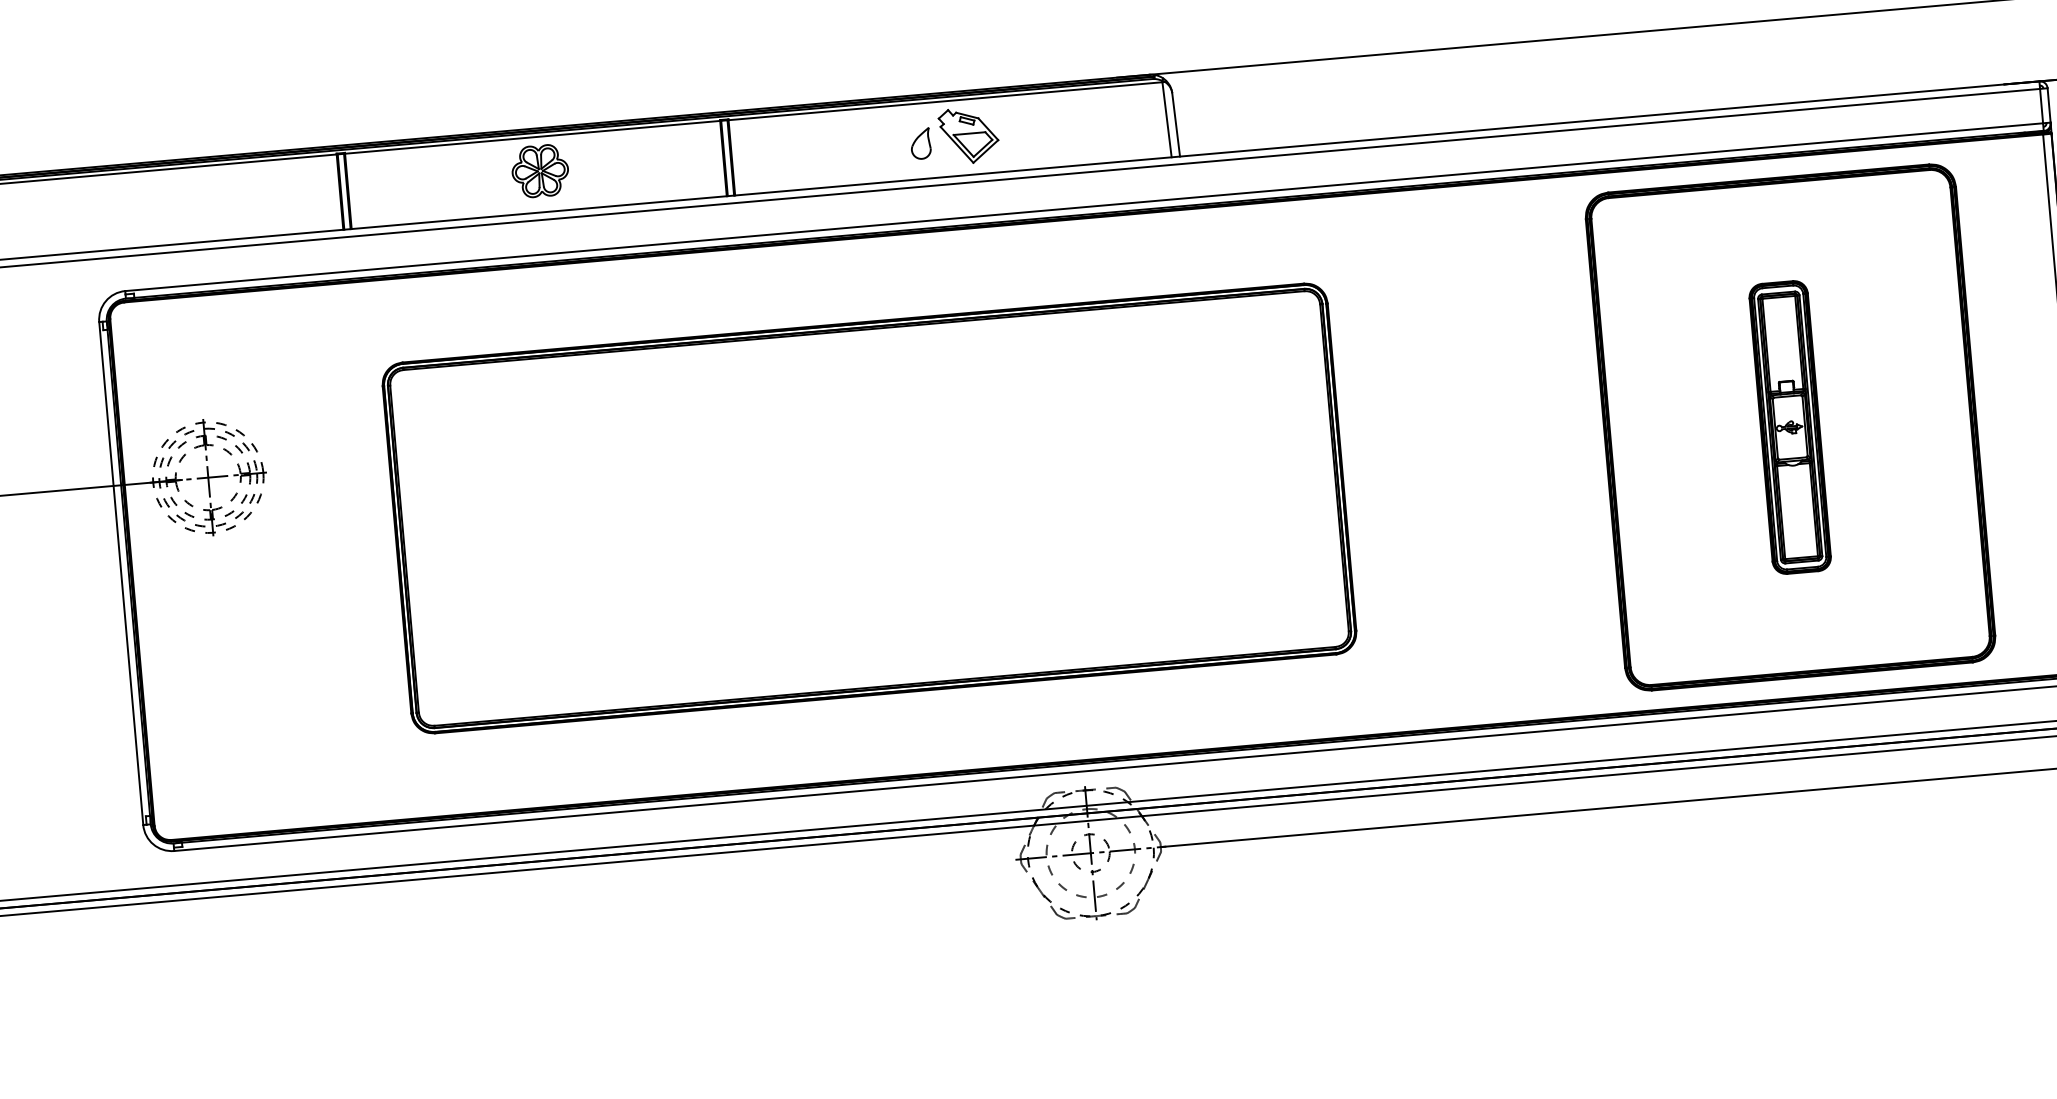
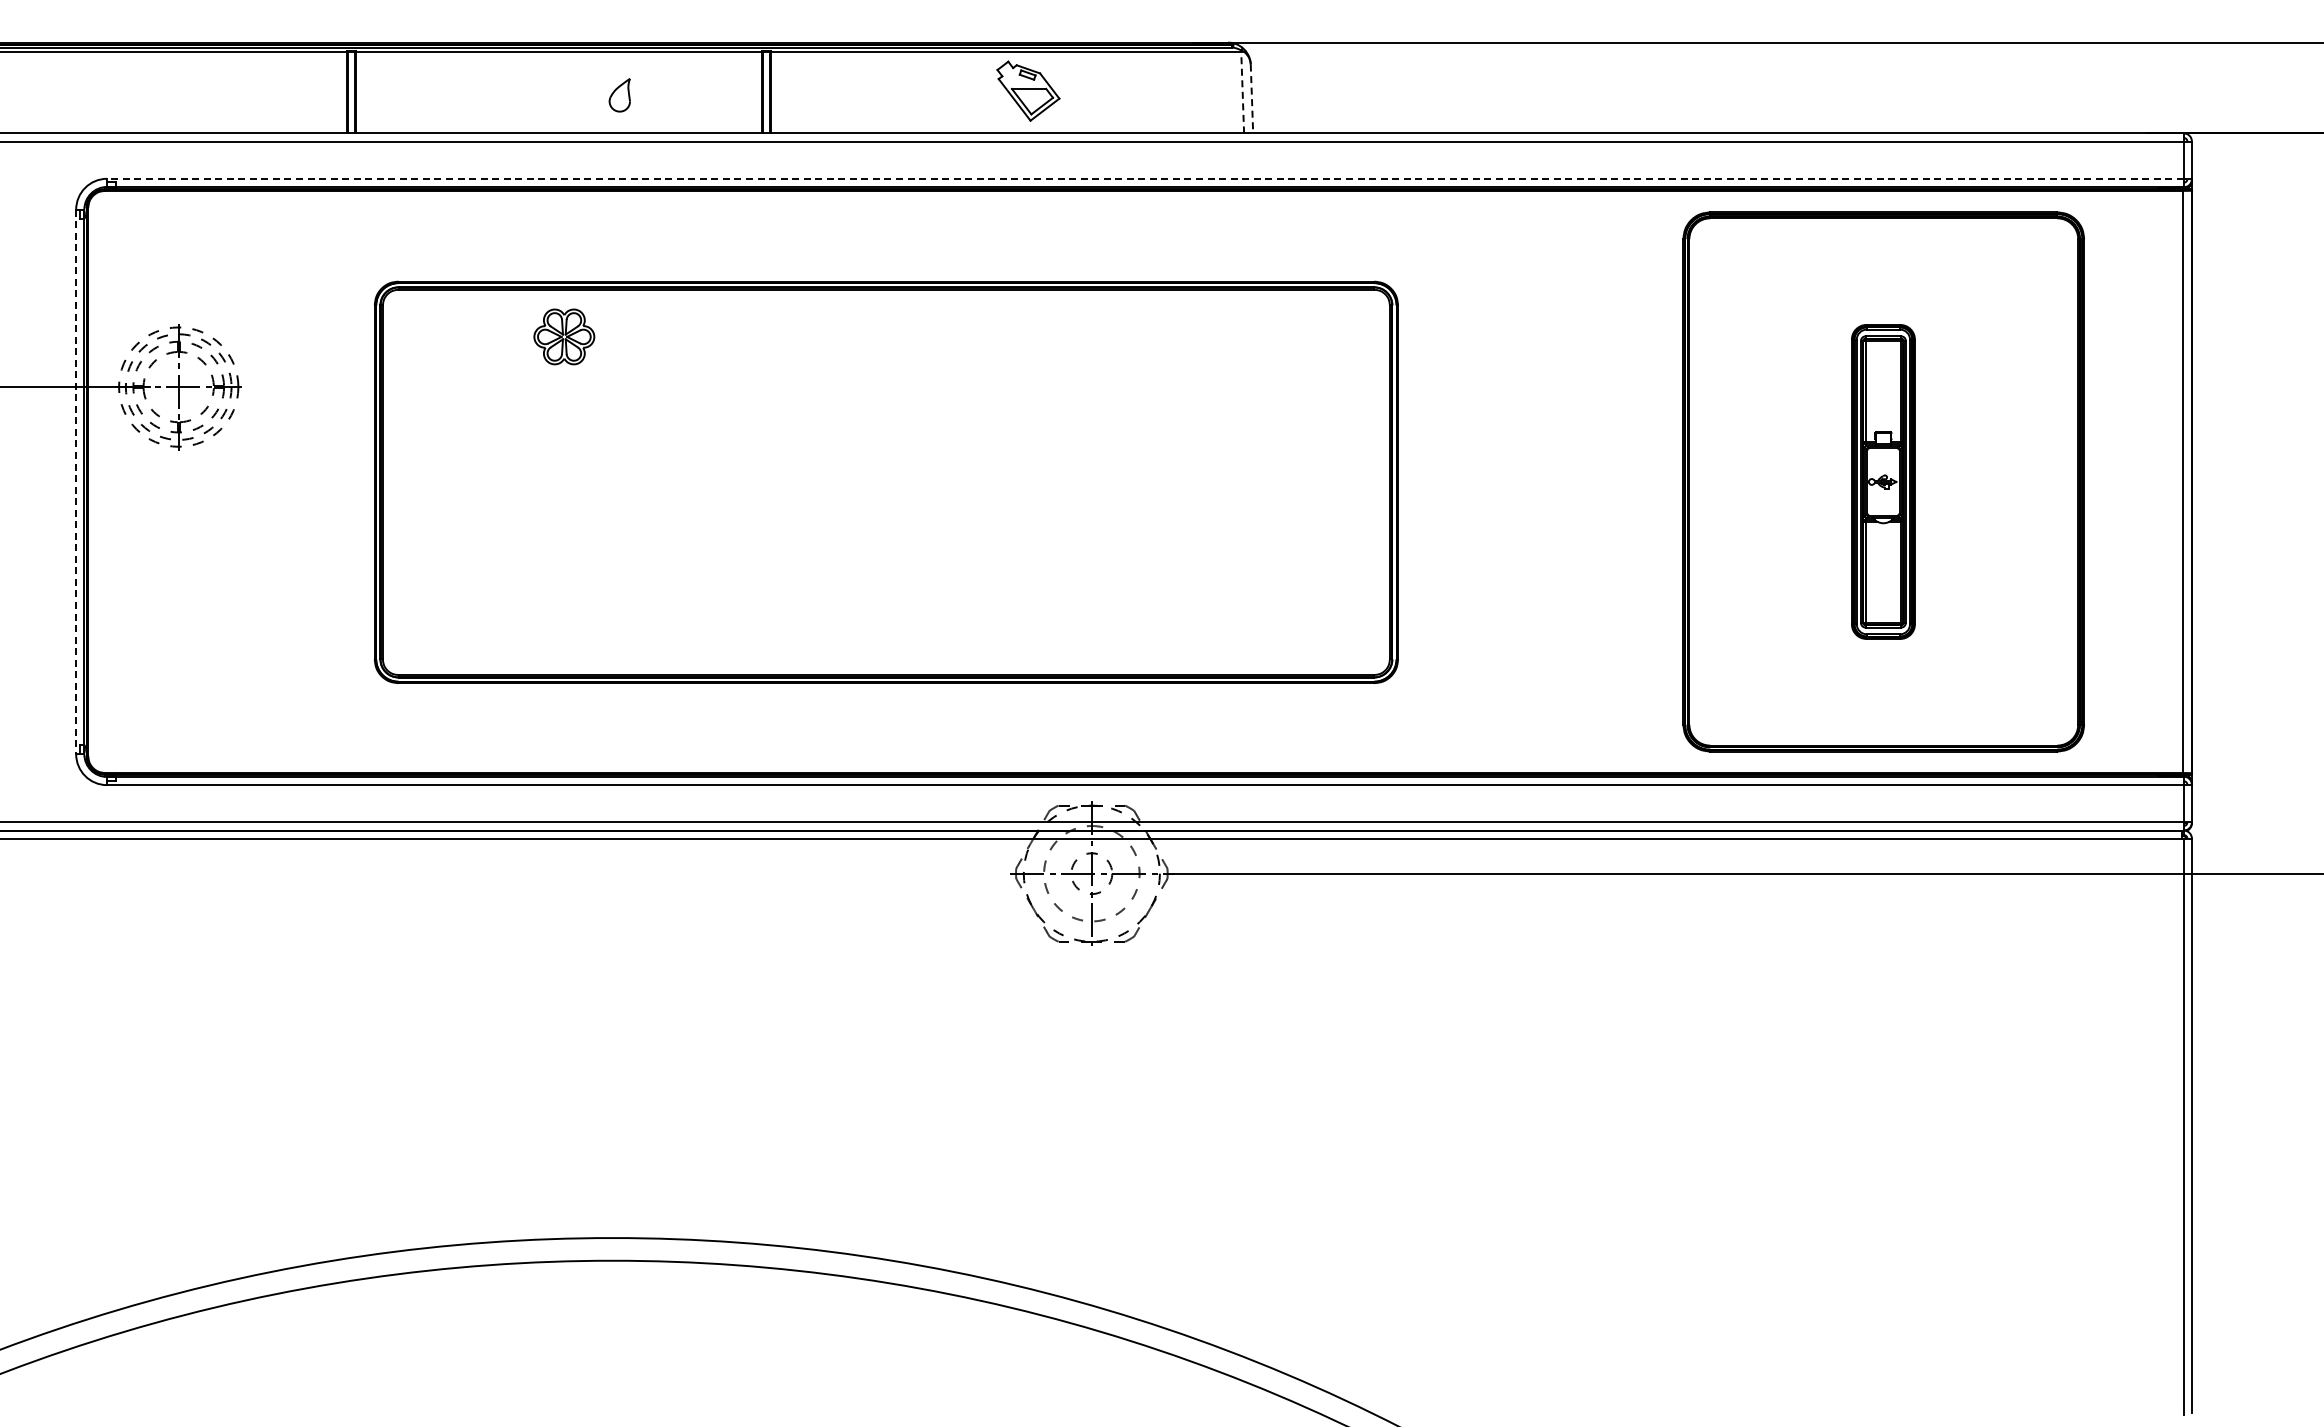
line: (1166, 119) -> (1242, 92), solid -> dashed
line: (1175, 125) -> (1251, 99), solid -> dashed
part: (920, 143) -> (619, 95), moved
part: (540, 170) -> (564, 336), moved
line: (1083, 206) -> (1144, 178), solid -> dashed
line: (121, 574) -> (76, 482), solid -> dashed

